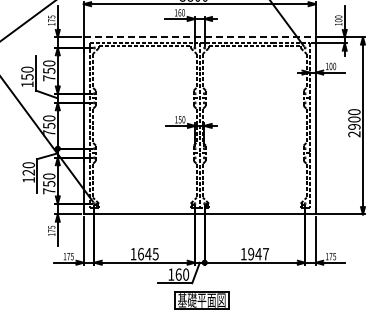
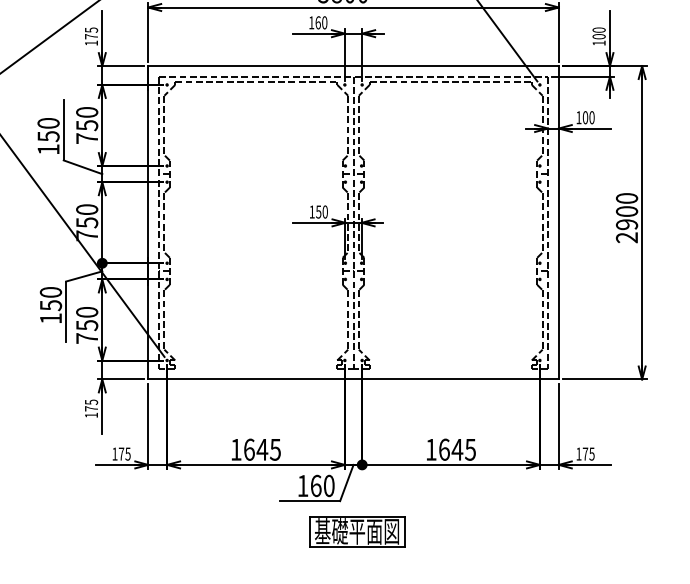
line: (200, 37) -> (354, 66), dashed -> solid
text: (28, 172) -> (50, 305), 120 -> 150
text: (258, 254) -> (457, 450), 1947 -> 1645

